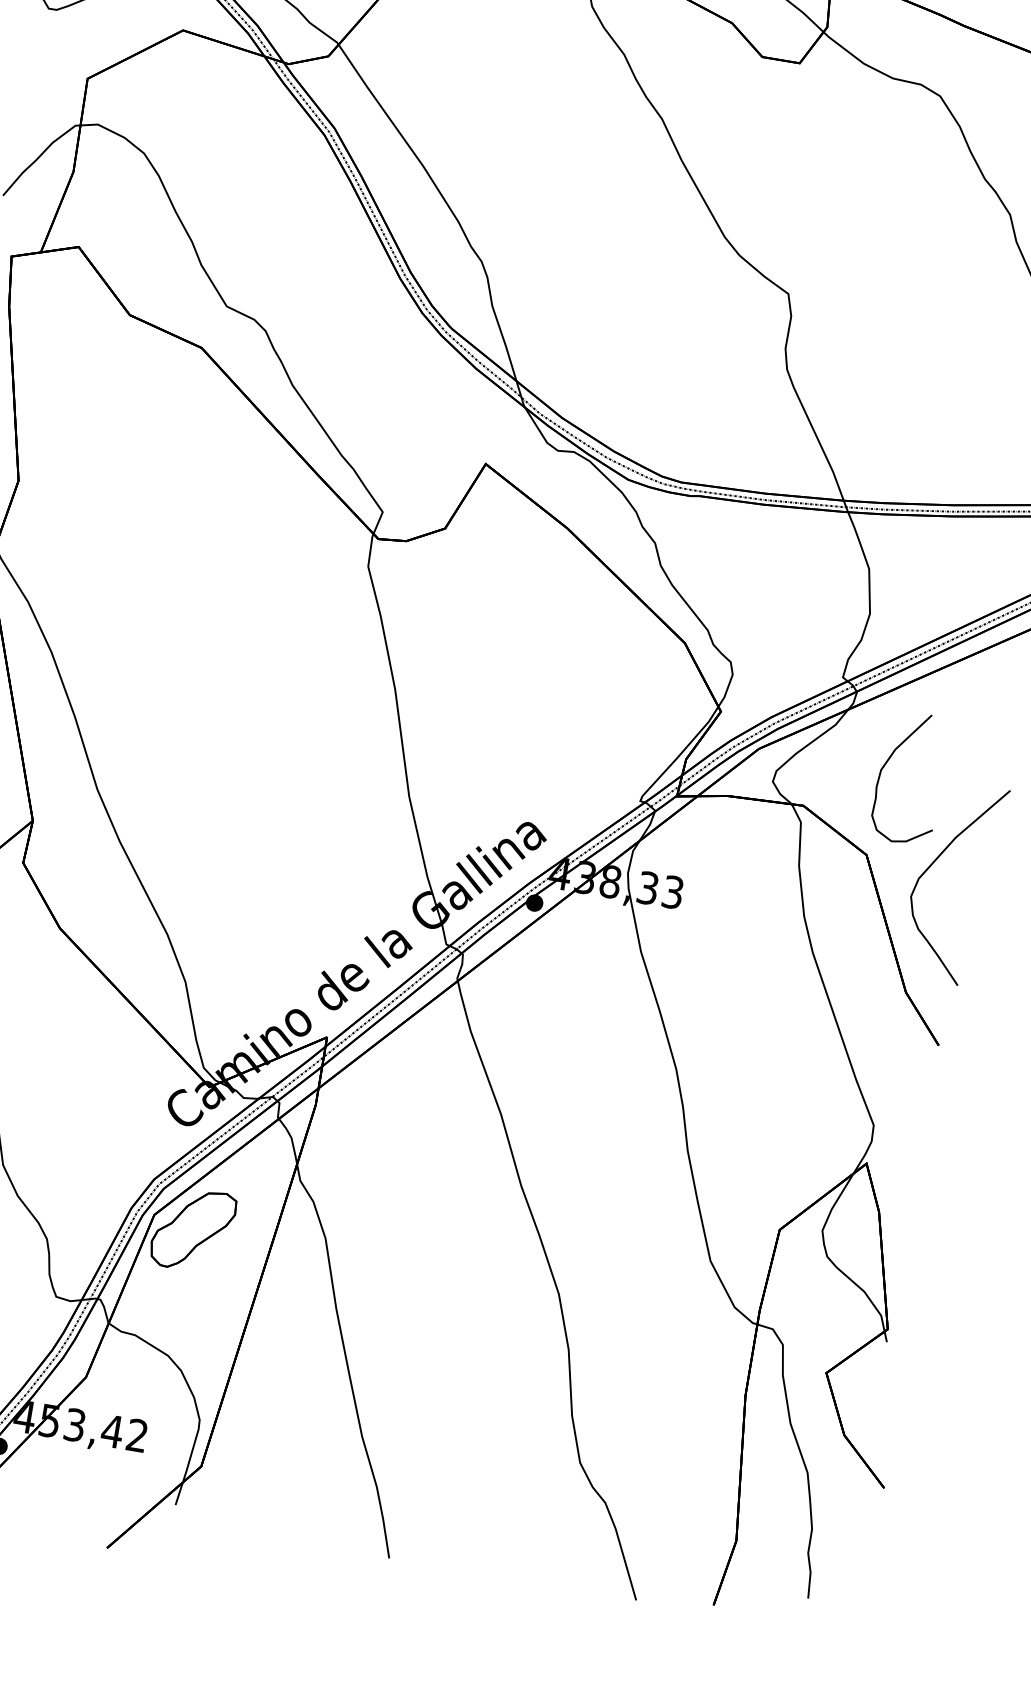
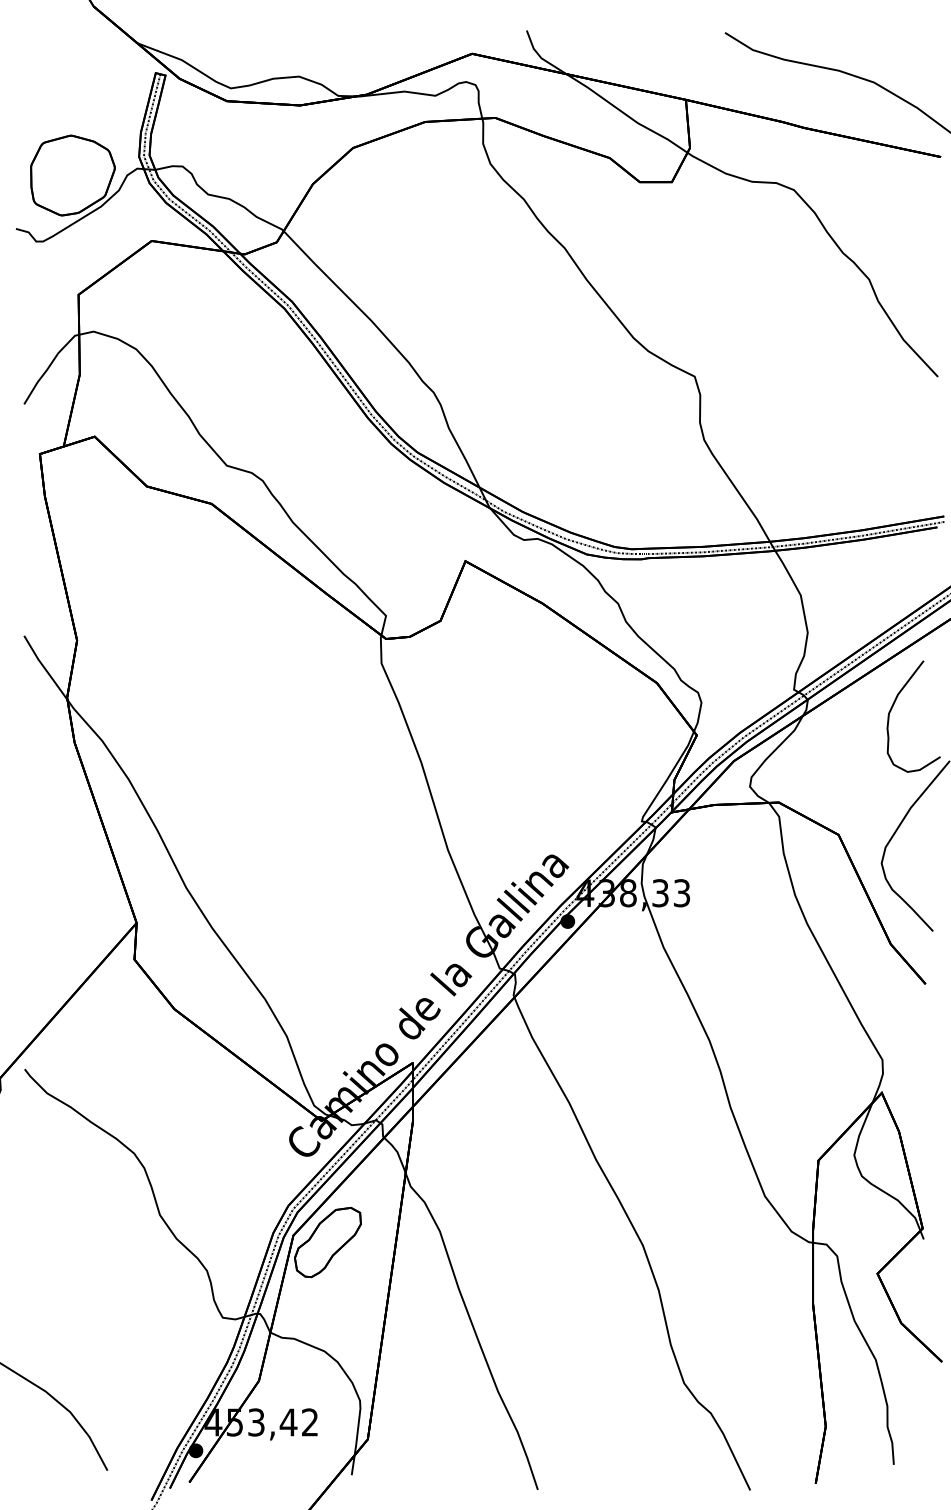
curve: (887, 762) -> (893, 706), moved

